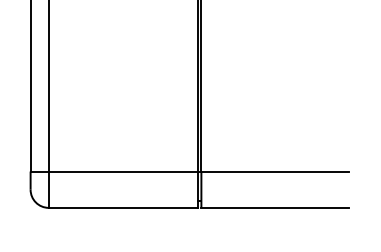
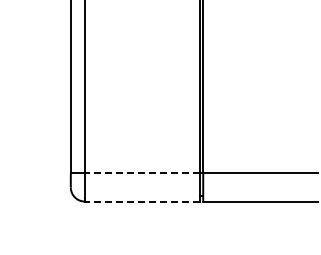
line: (123, 171) -> (142, 173), solid -> dashed
line: (123, 207) -> (142, 201), solid -> dashed

